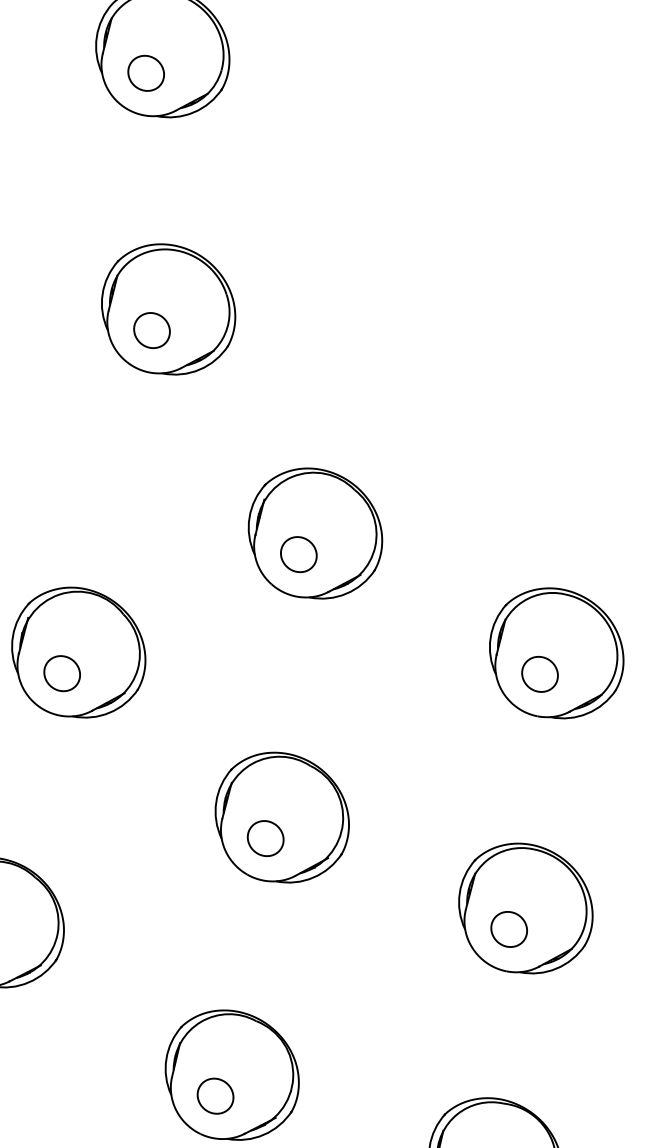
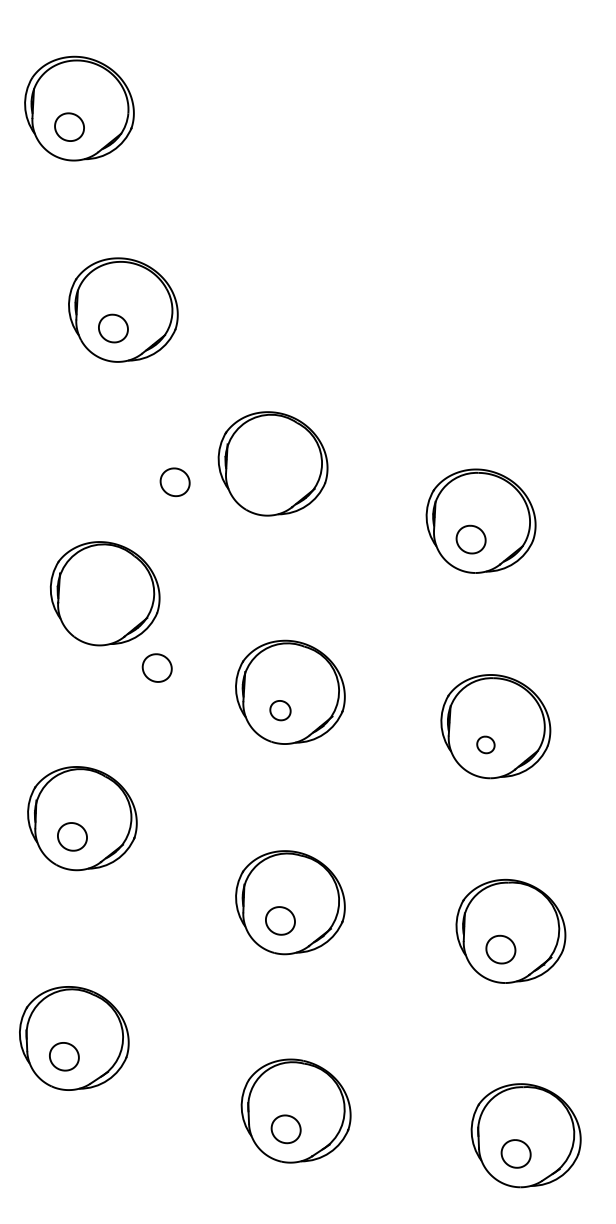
part: (298, 554) -> (174, 482), moved
part: (61, 672) -> (156, 667), moved
part: (265, 838) -> (280, 710), size x0.7
part: (508, 928) -> (485, 744), size x0.6

